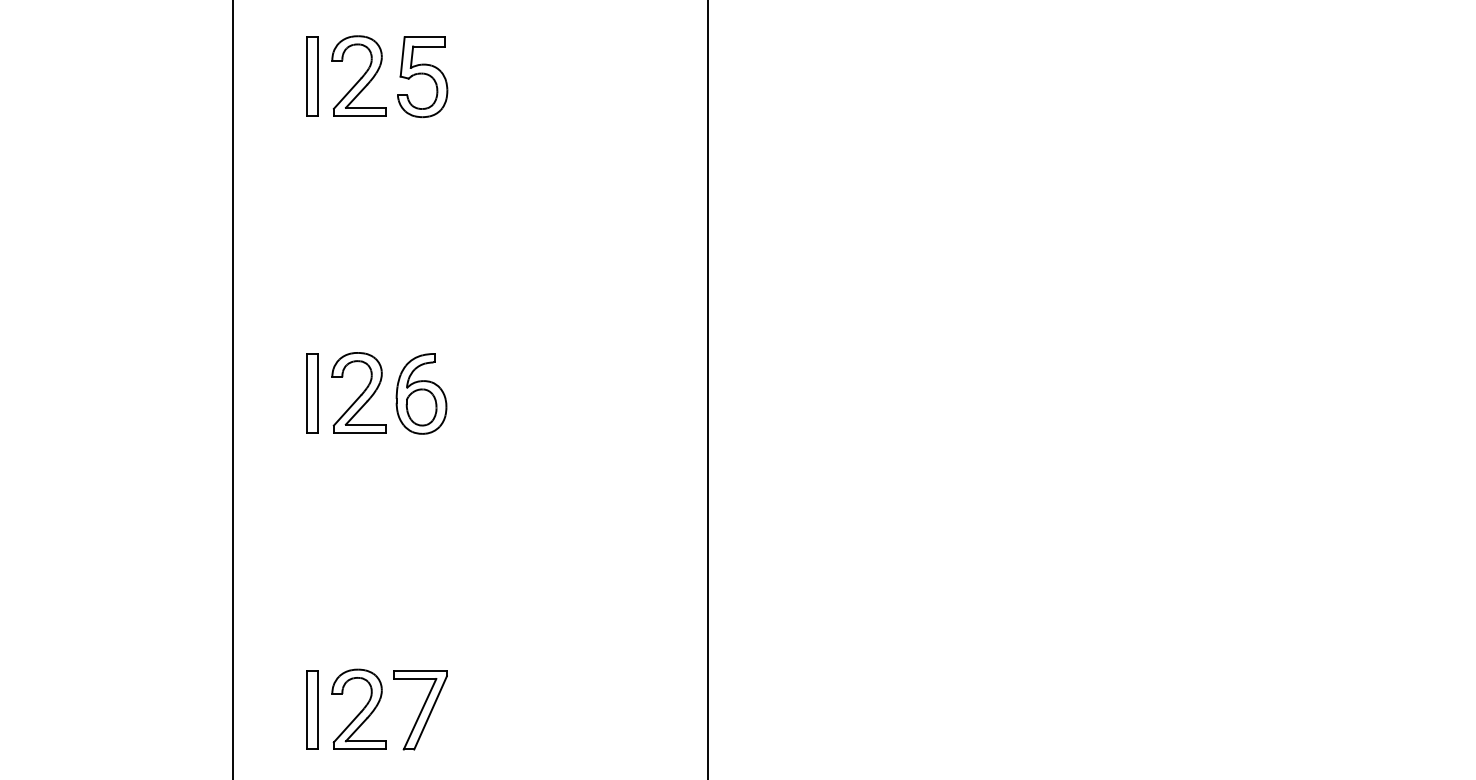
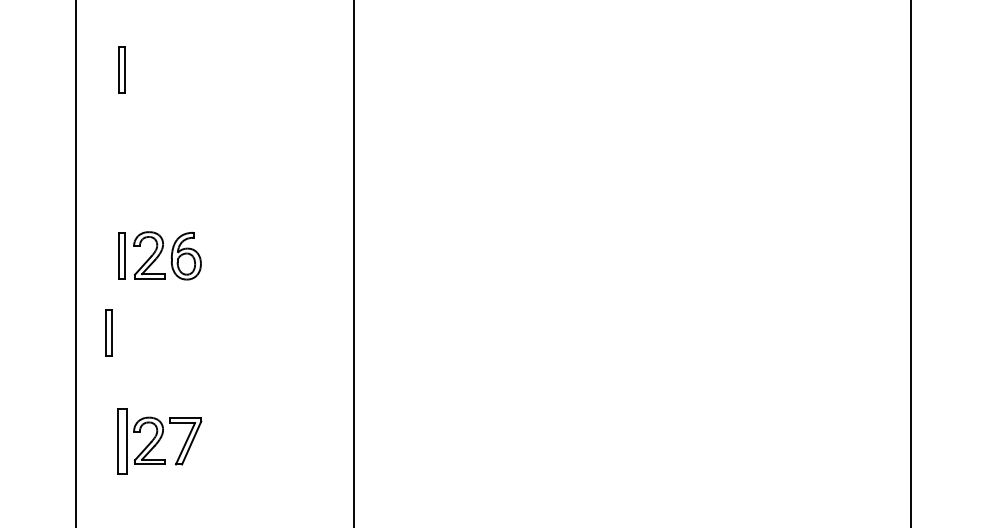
part: (389, 75) -> (167, 69), removed
part: (288, 524) -> (108, 332), added
part: (310, 708) -> (121, 440), size x1.4

